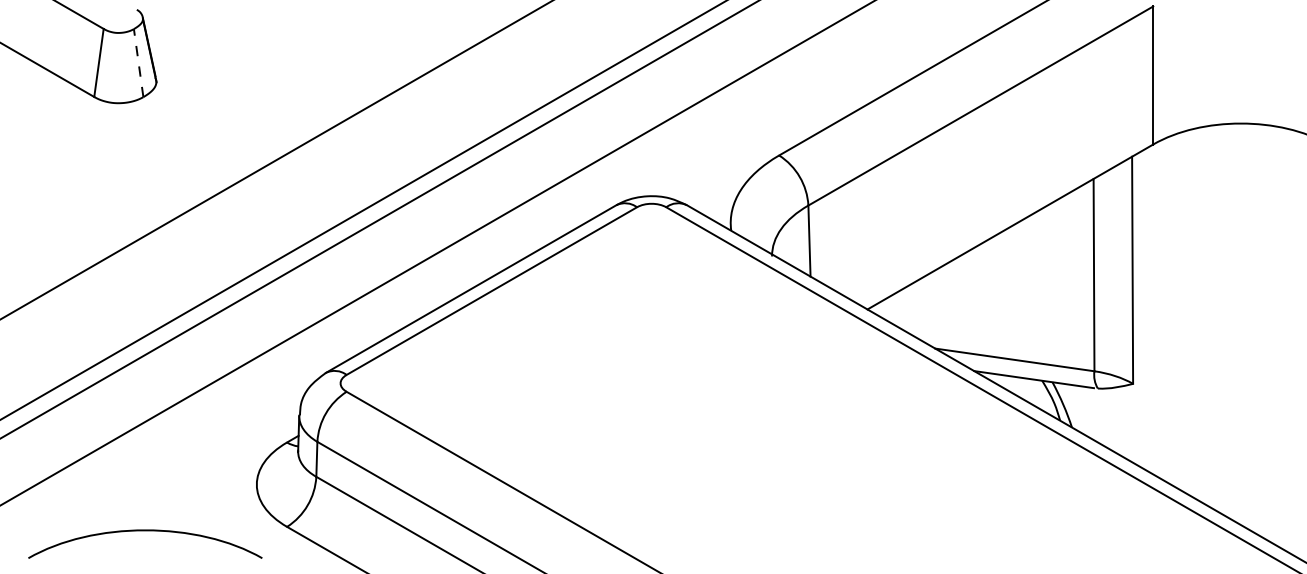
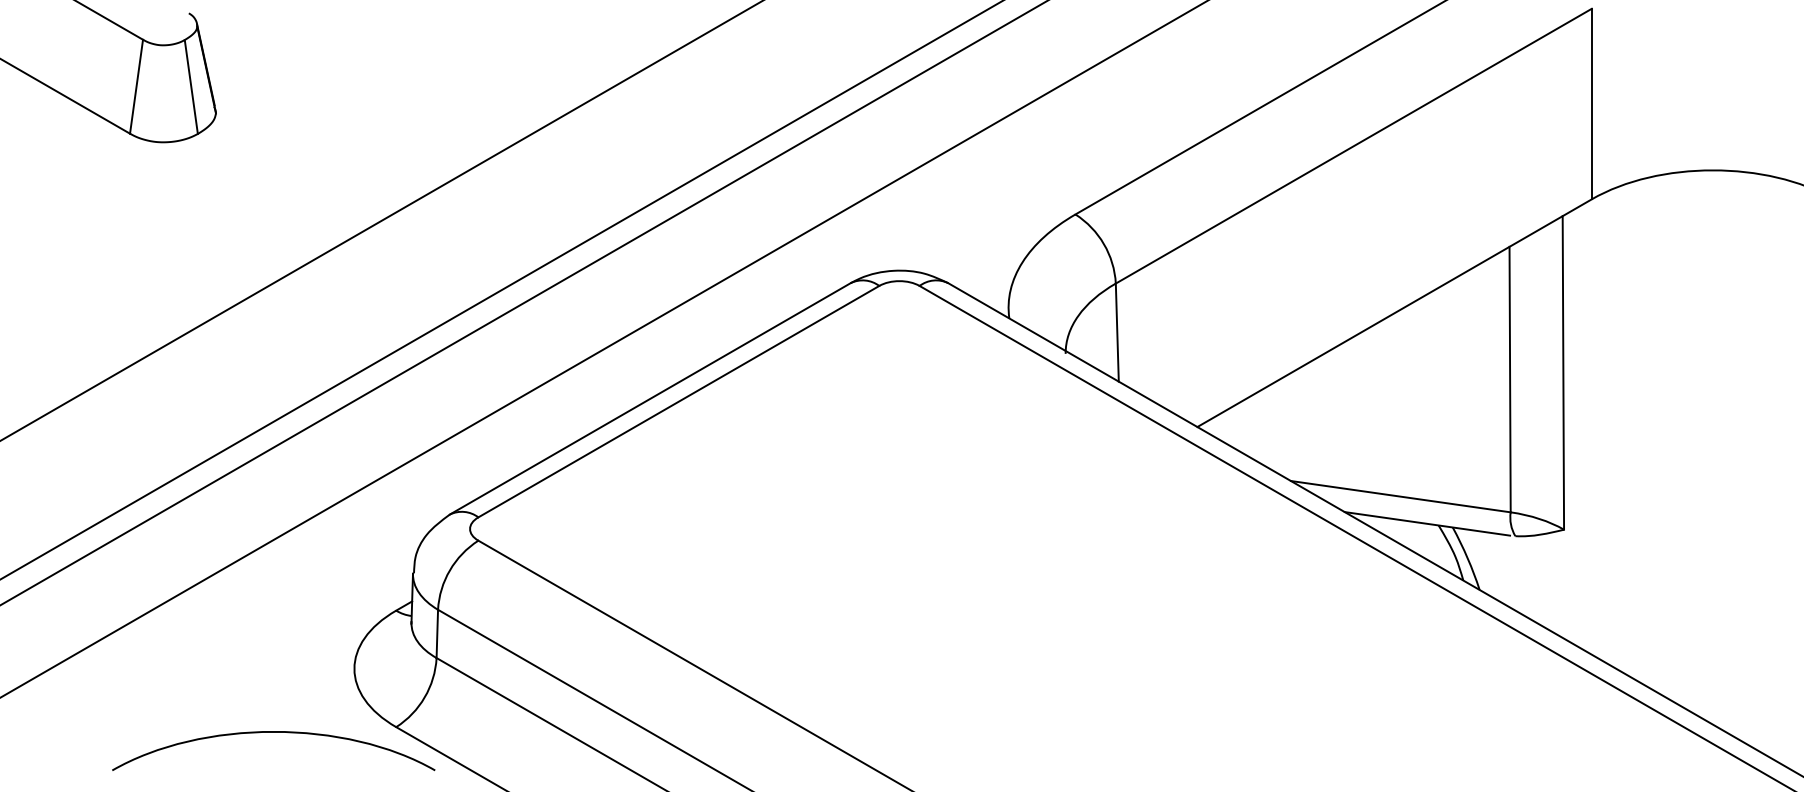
line: (138, 62) -> (191, 86), dashed -> solid
curve: (145, 531) -> (273, 733), moved

